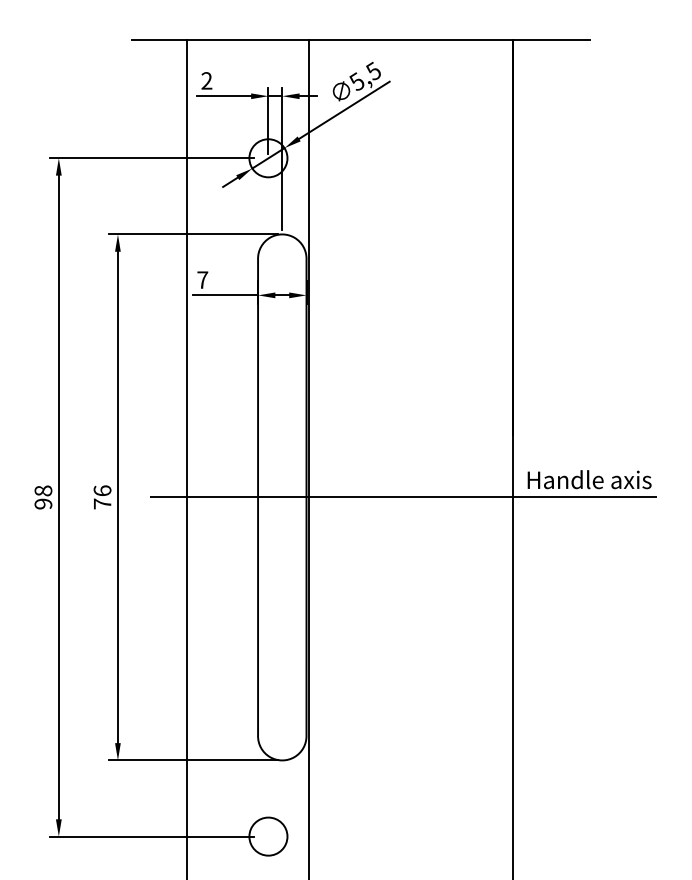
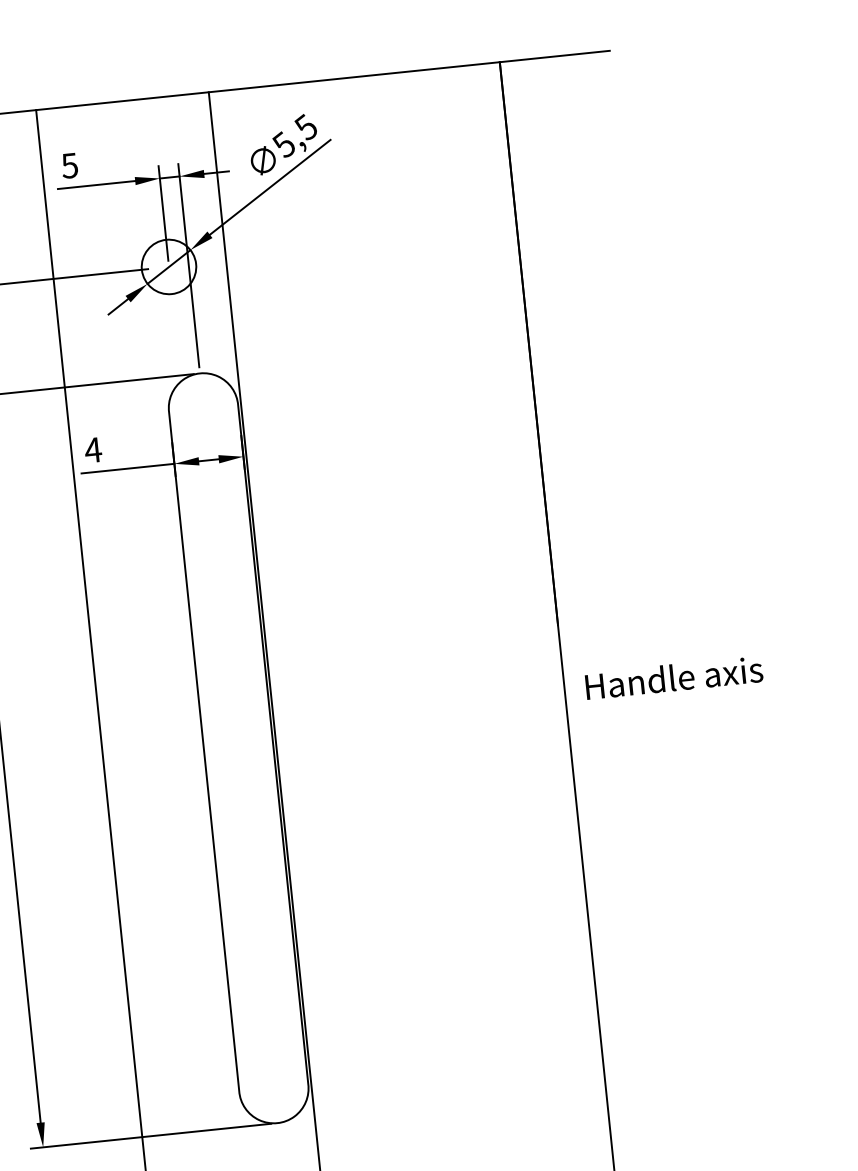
text: (206, 80) -> (69, 165), 2 -> 5
text: (202, 279) -> (92, 449), 7 -> 4
line: (403, 497) -> (411, 730), removed

